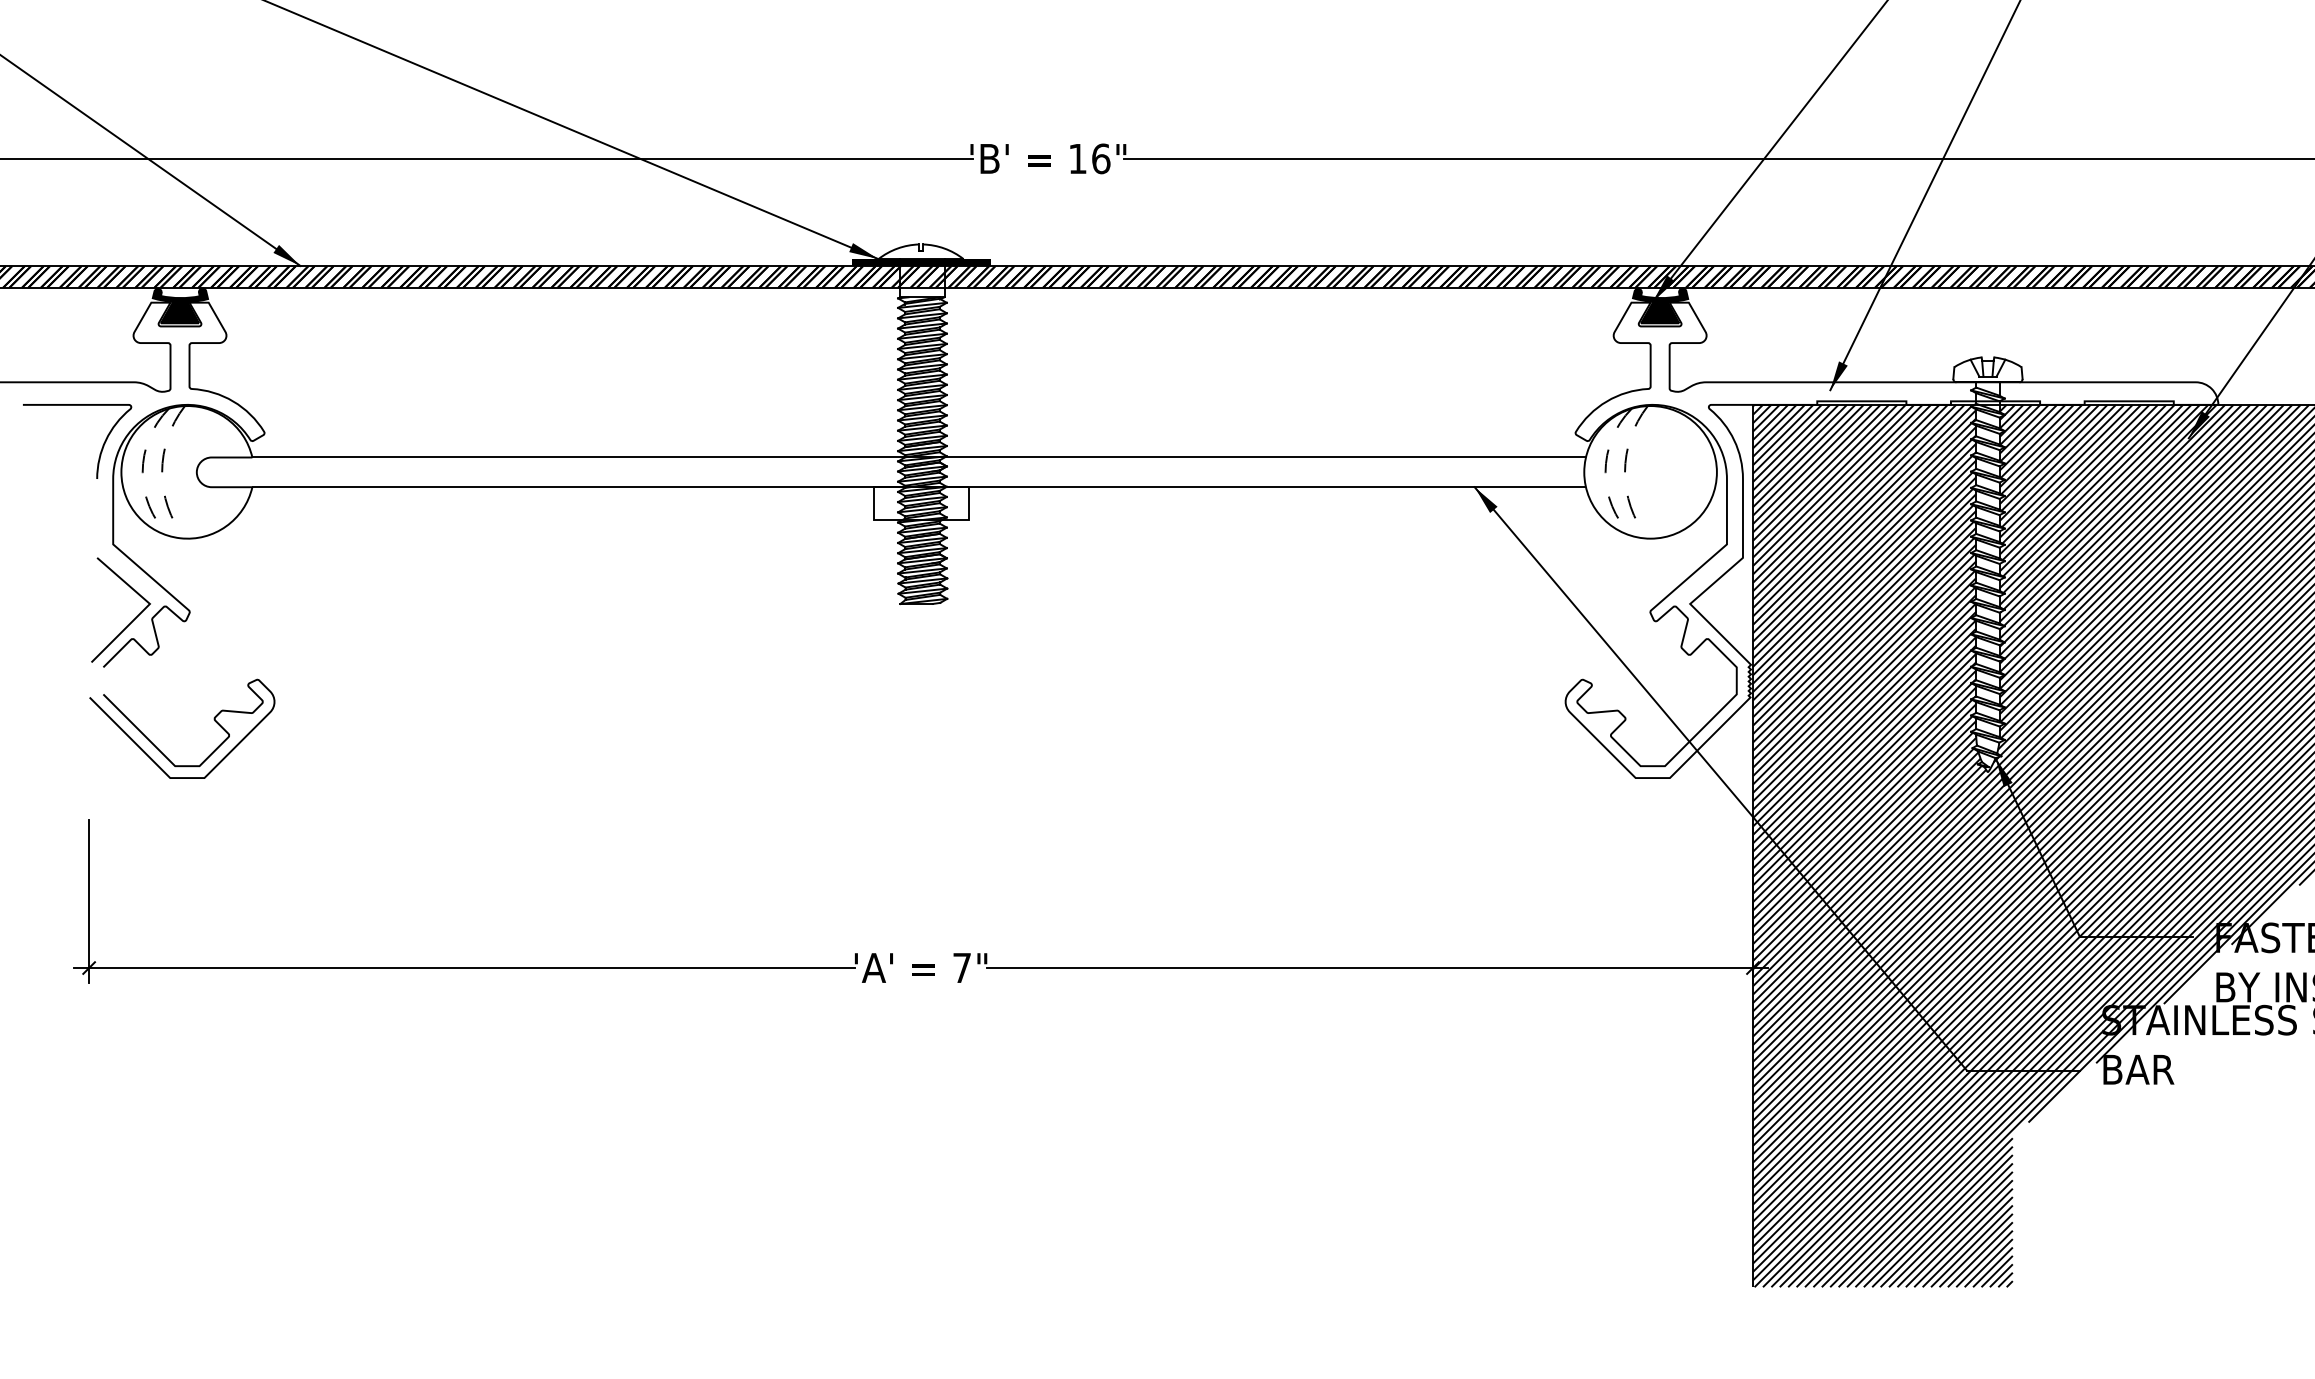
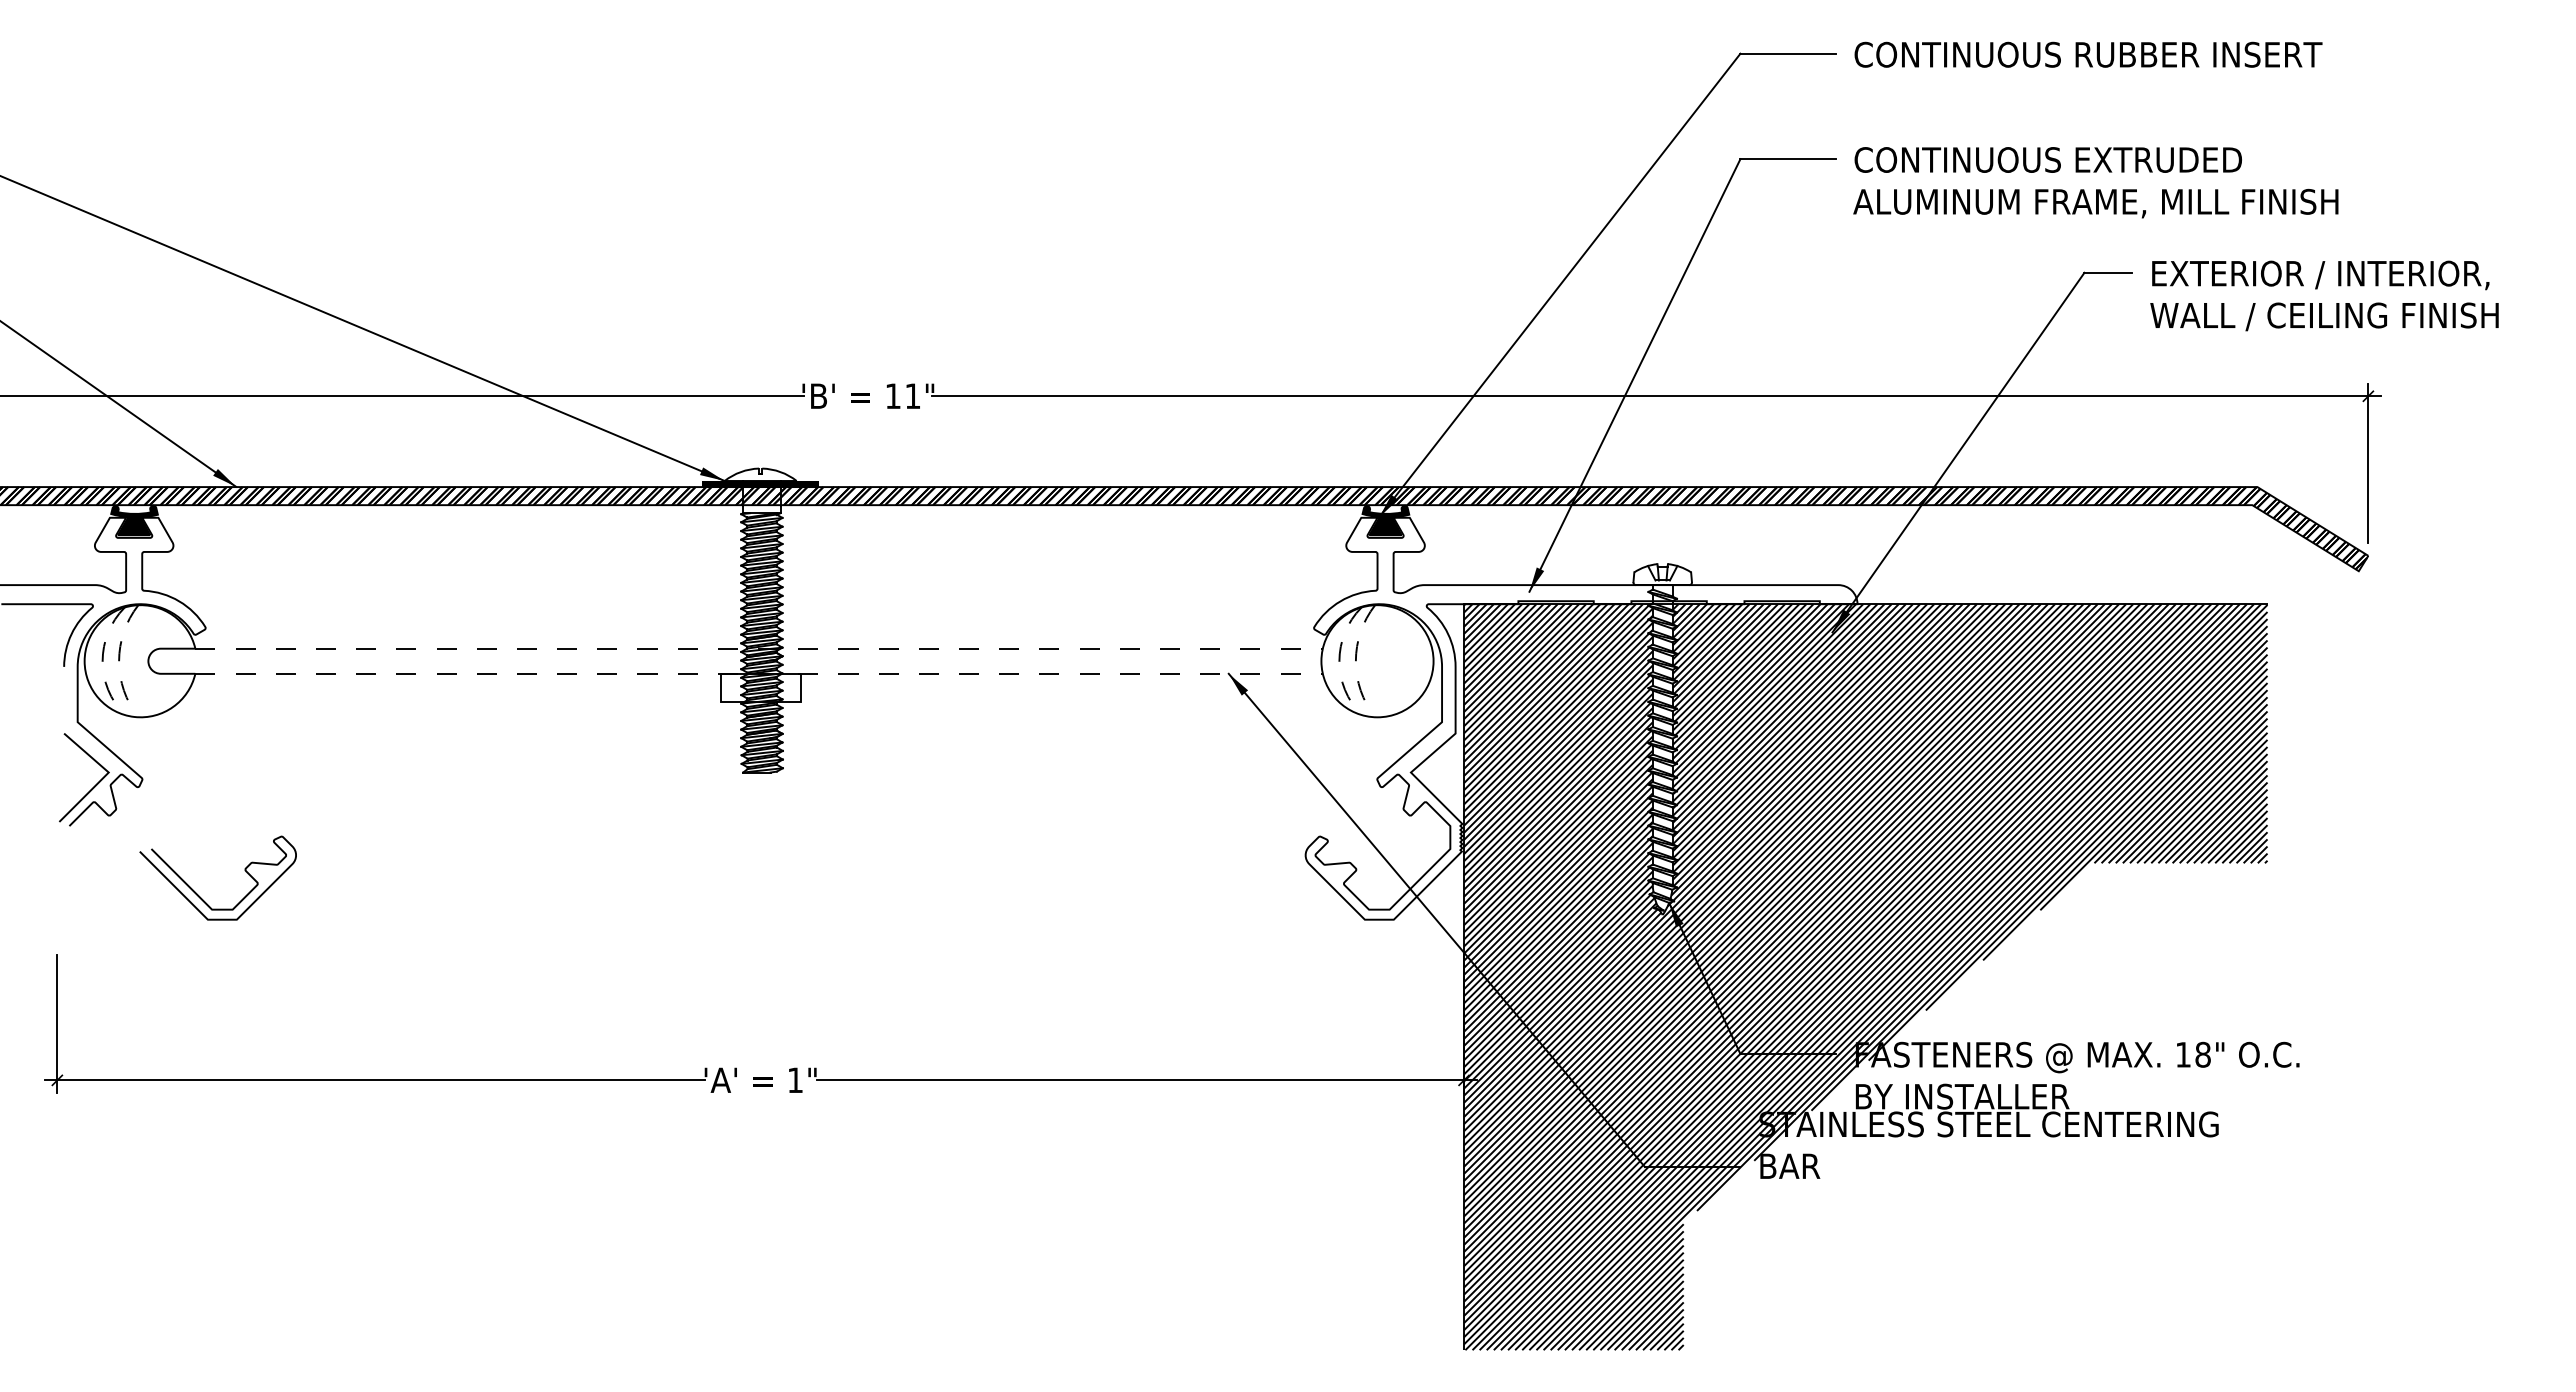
text: (1100, 159) -> (912, 396), 16" -> 11"
line: (919, 457) -> (759, 648), solid -> dashed
line: (919, 486) -> (759, 673), solid -> dashed
curve: (160, 749) -> (199, 895), moved
text: (962, 967) -> (795, 1079), 7" -> 1"

